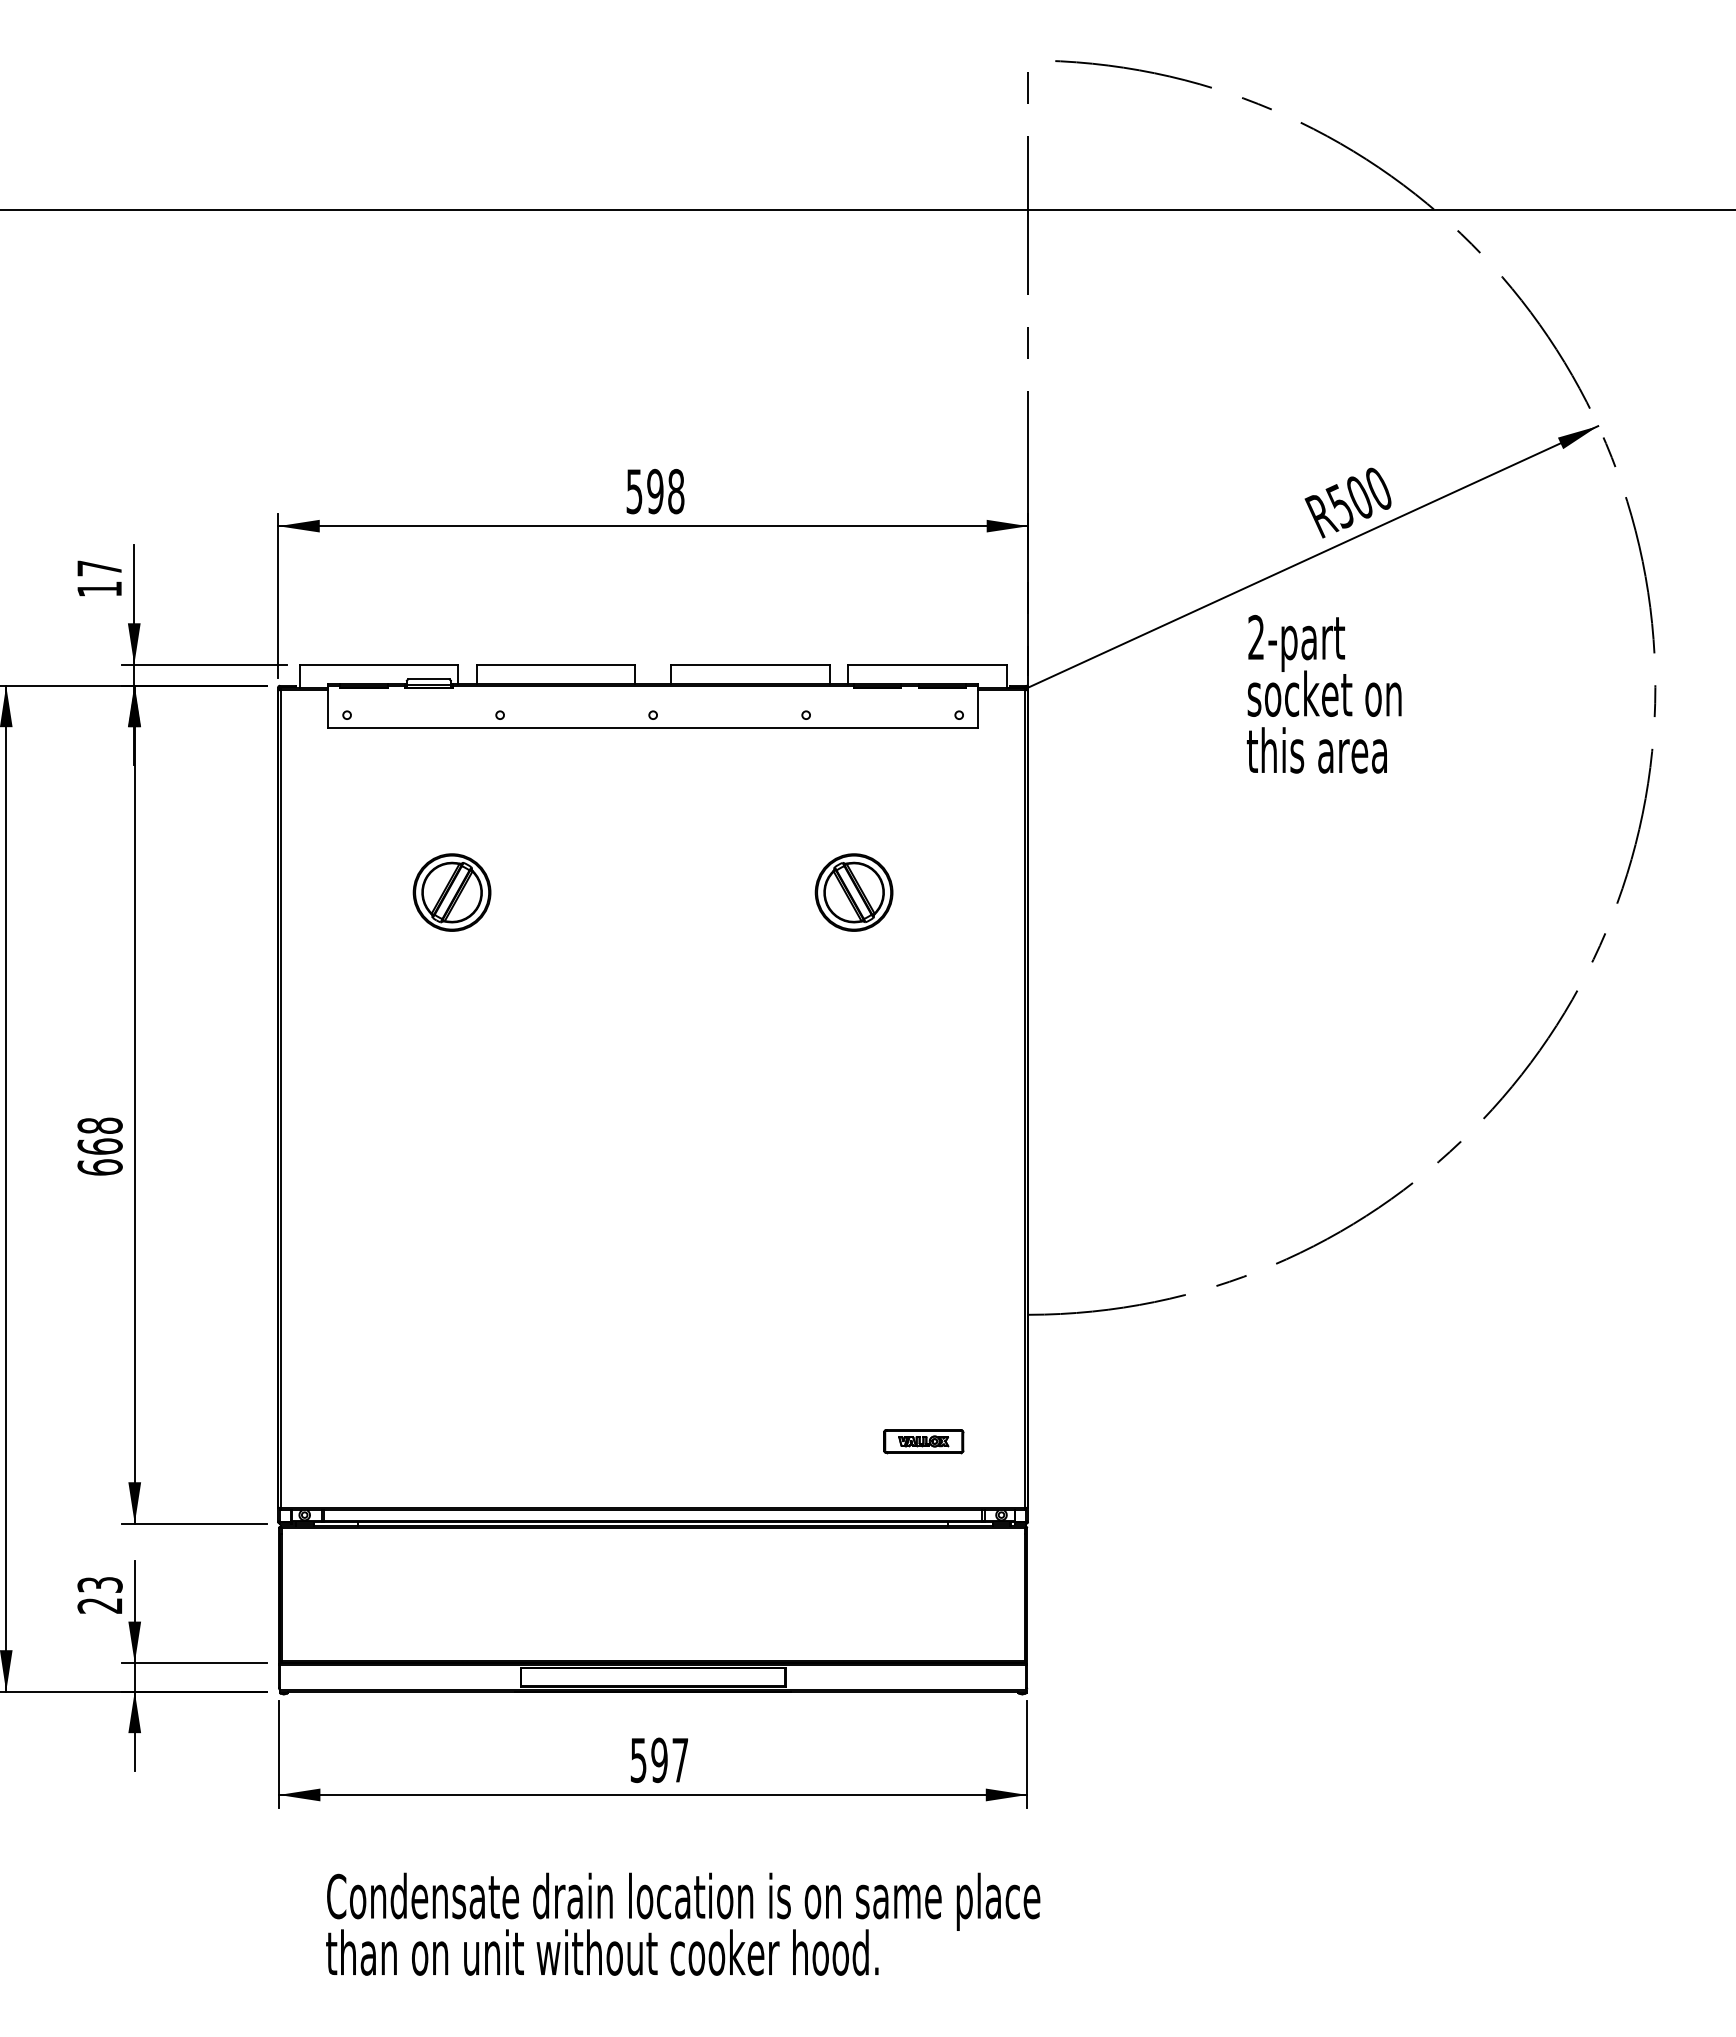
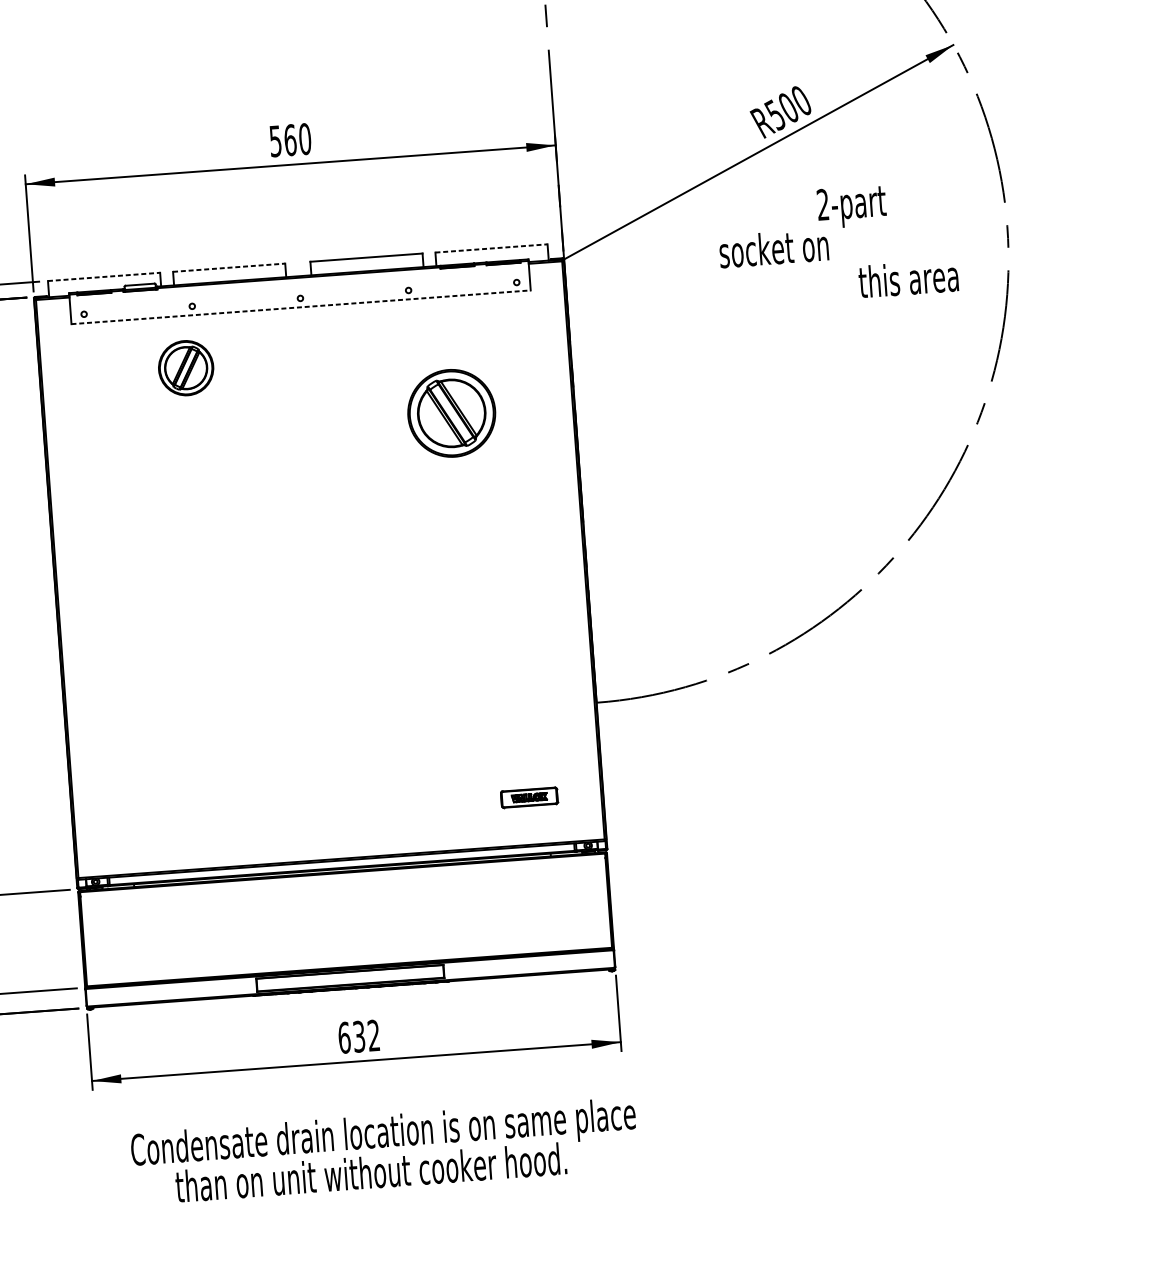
text: (665, 491) -> (297, 139), 598 -> 560
text: (1296, 643) -> (851, 206), moved
line: (379, 664) -> (104, 276), solid -> dashed
line: (556, 664) -> (229, 267), solid -> dashed
line: (927, 664) -> (491, 248), solid -> dashed
line: (653, 727) -> (301, 307), solid -> dashed
text: (1316, 750) -> (908, 278), moved
part: (451, 892) -> (185, 368), moved
part: (853, 892) -> (451, 413), size x1.6
text: (659, 1760) -> (359, 1036), 597 -> 632
text: (602, 1952) -> (371, 1172), moved

